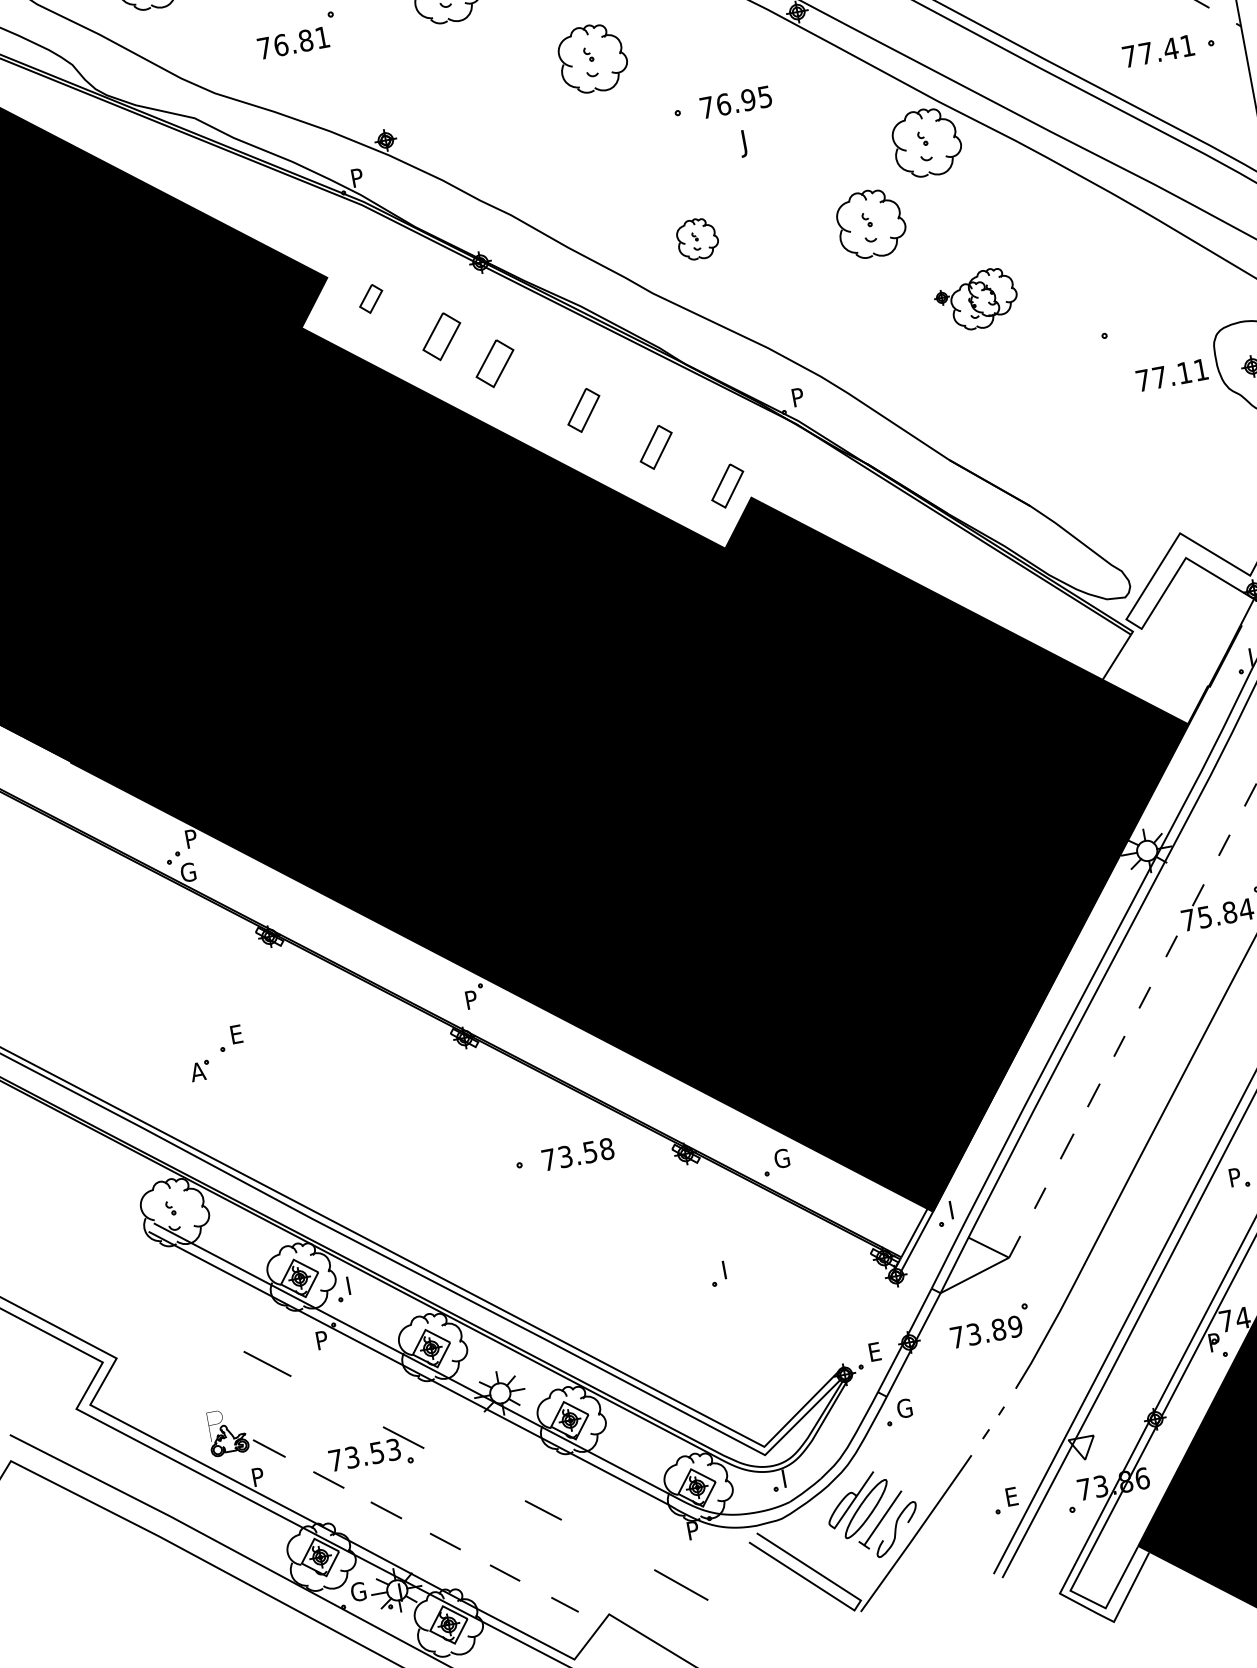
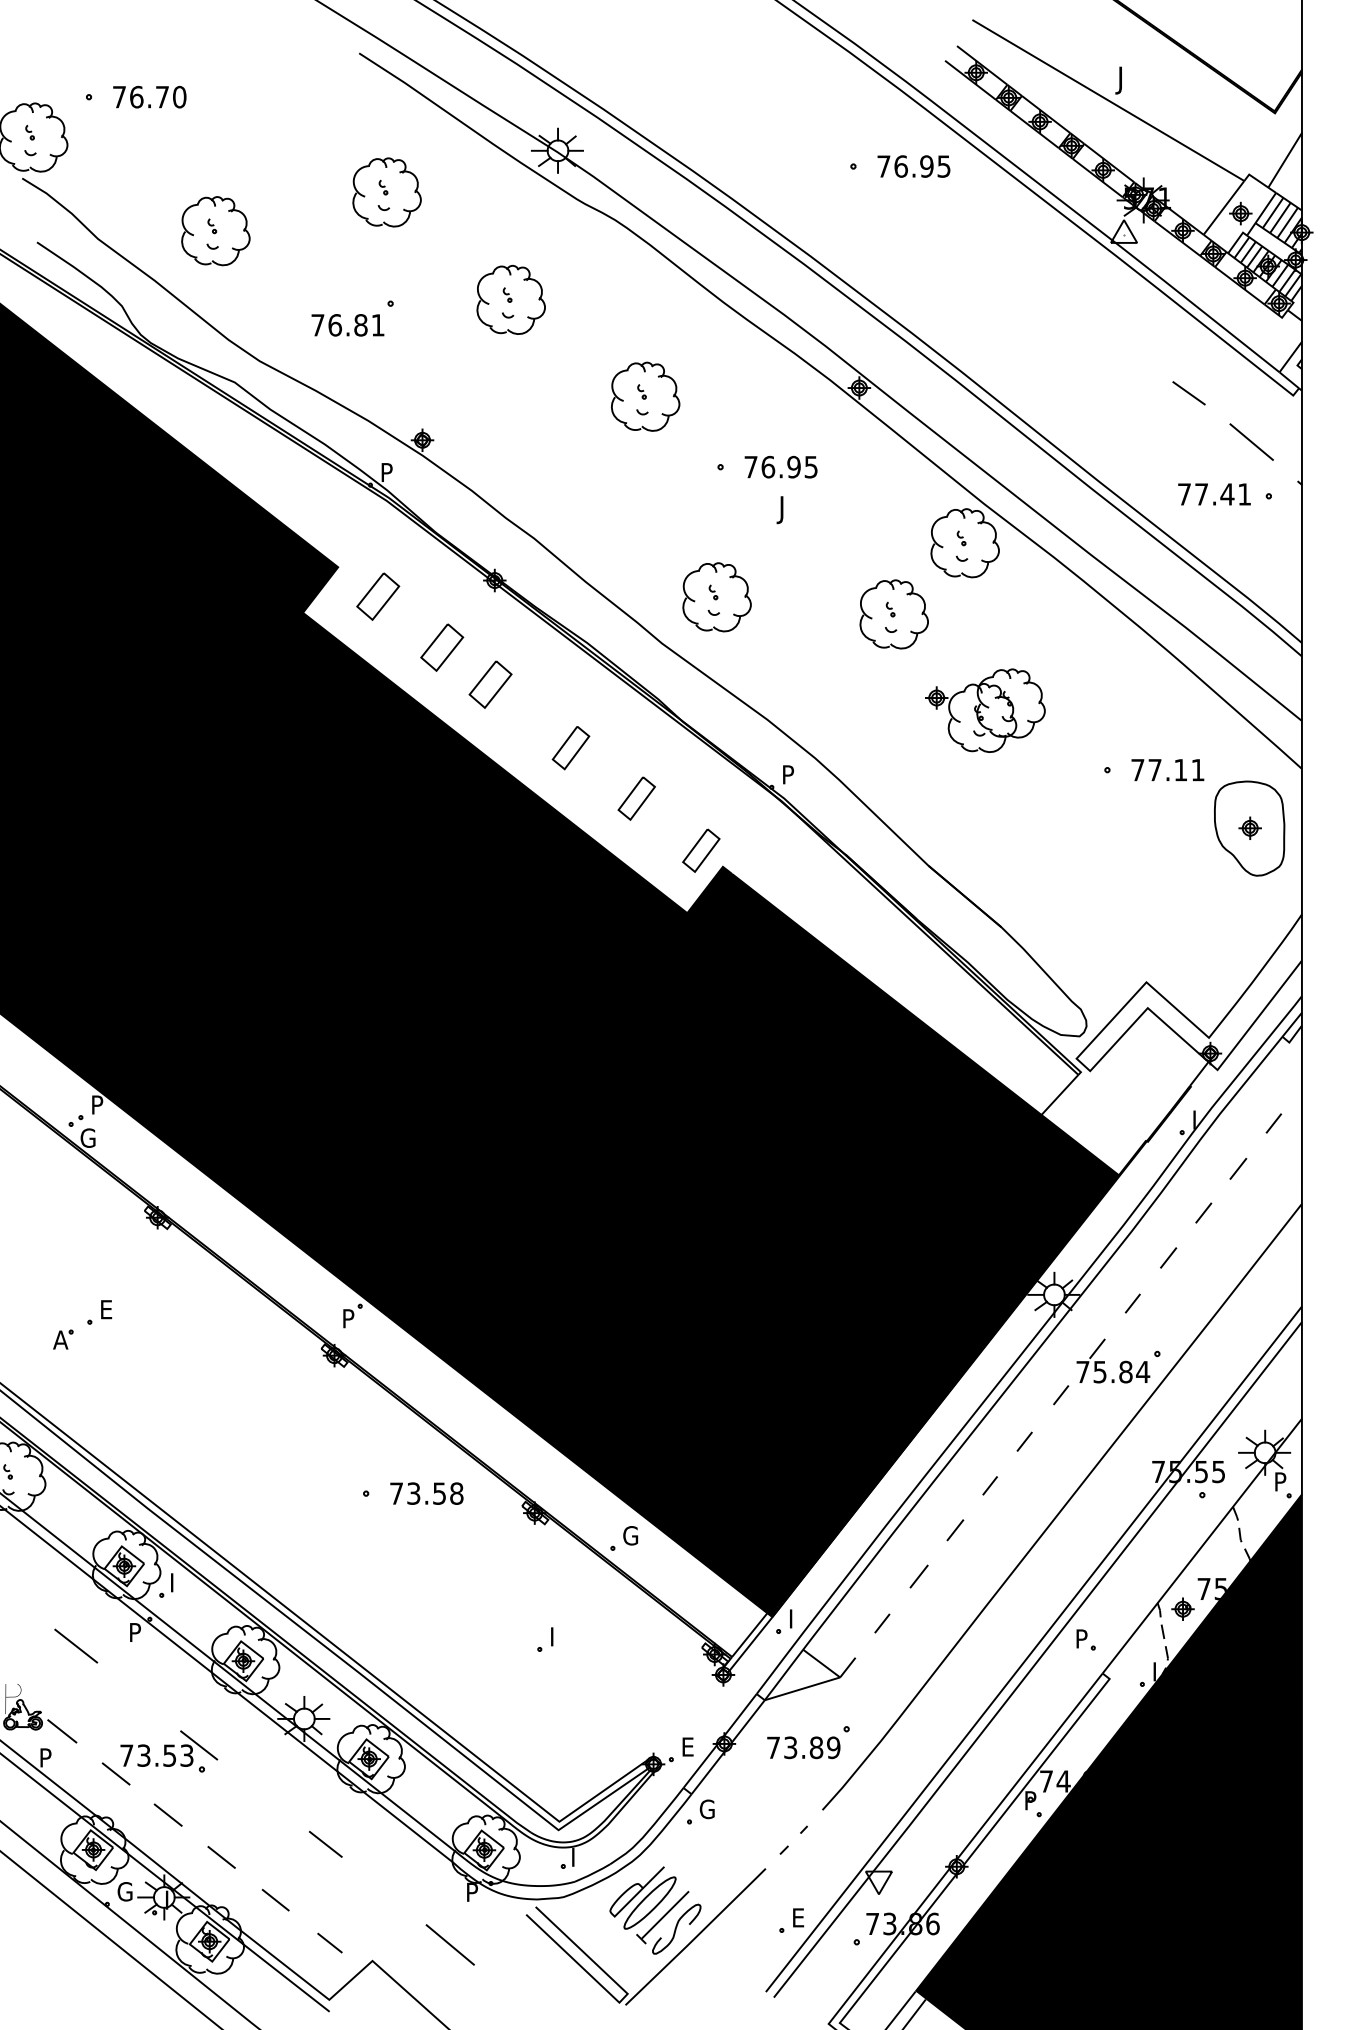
part: (697, 239) -> (716, 597), size x1.67
part: (371, 298) -> (378, 596), size x1.67
part: (976, 300) -> (985, 710), size x1.43
text: (1171, 375) -> (1167, 770), moved

